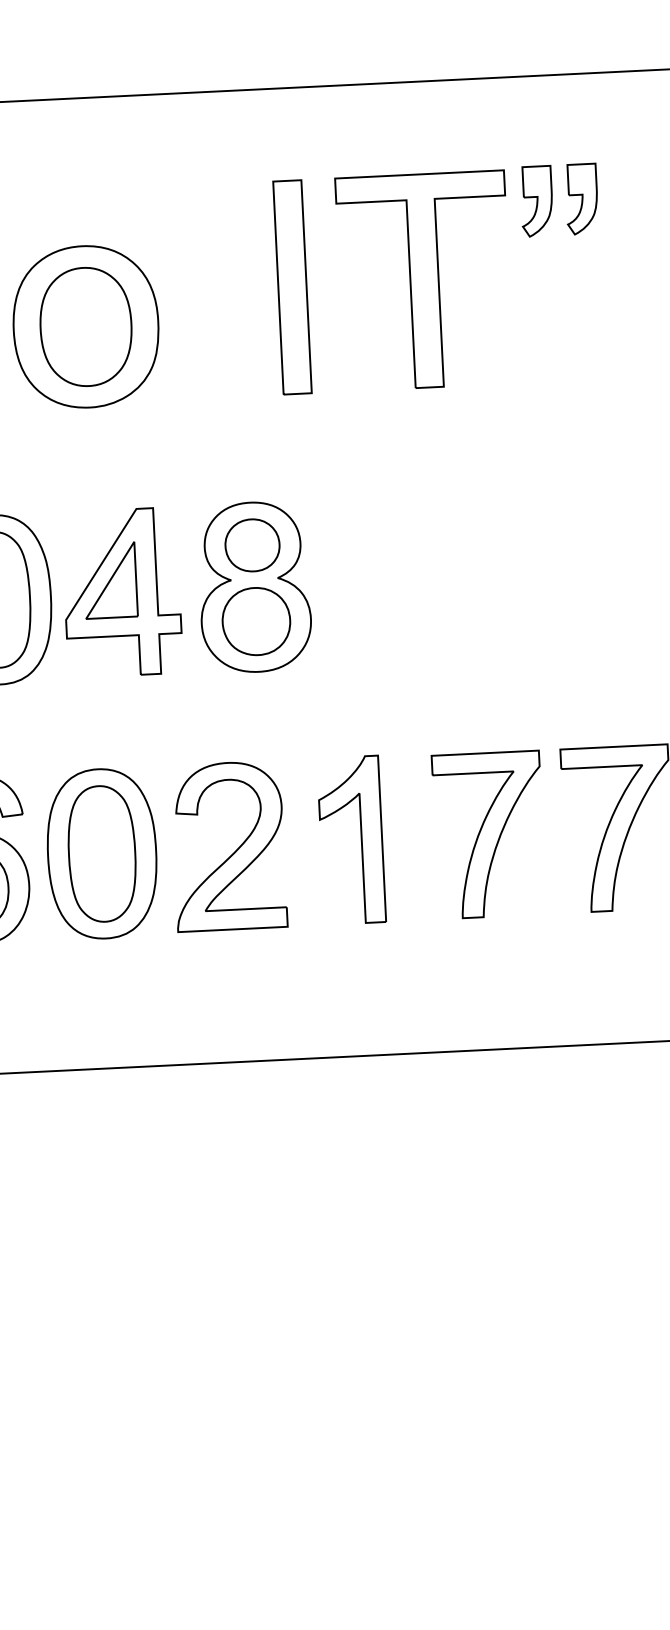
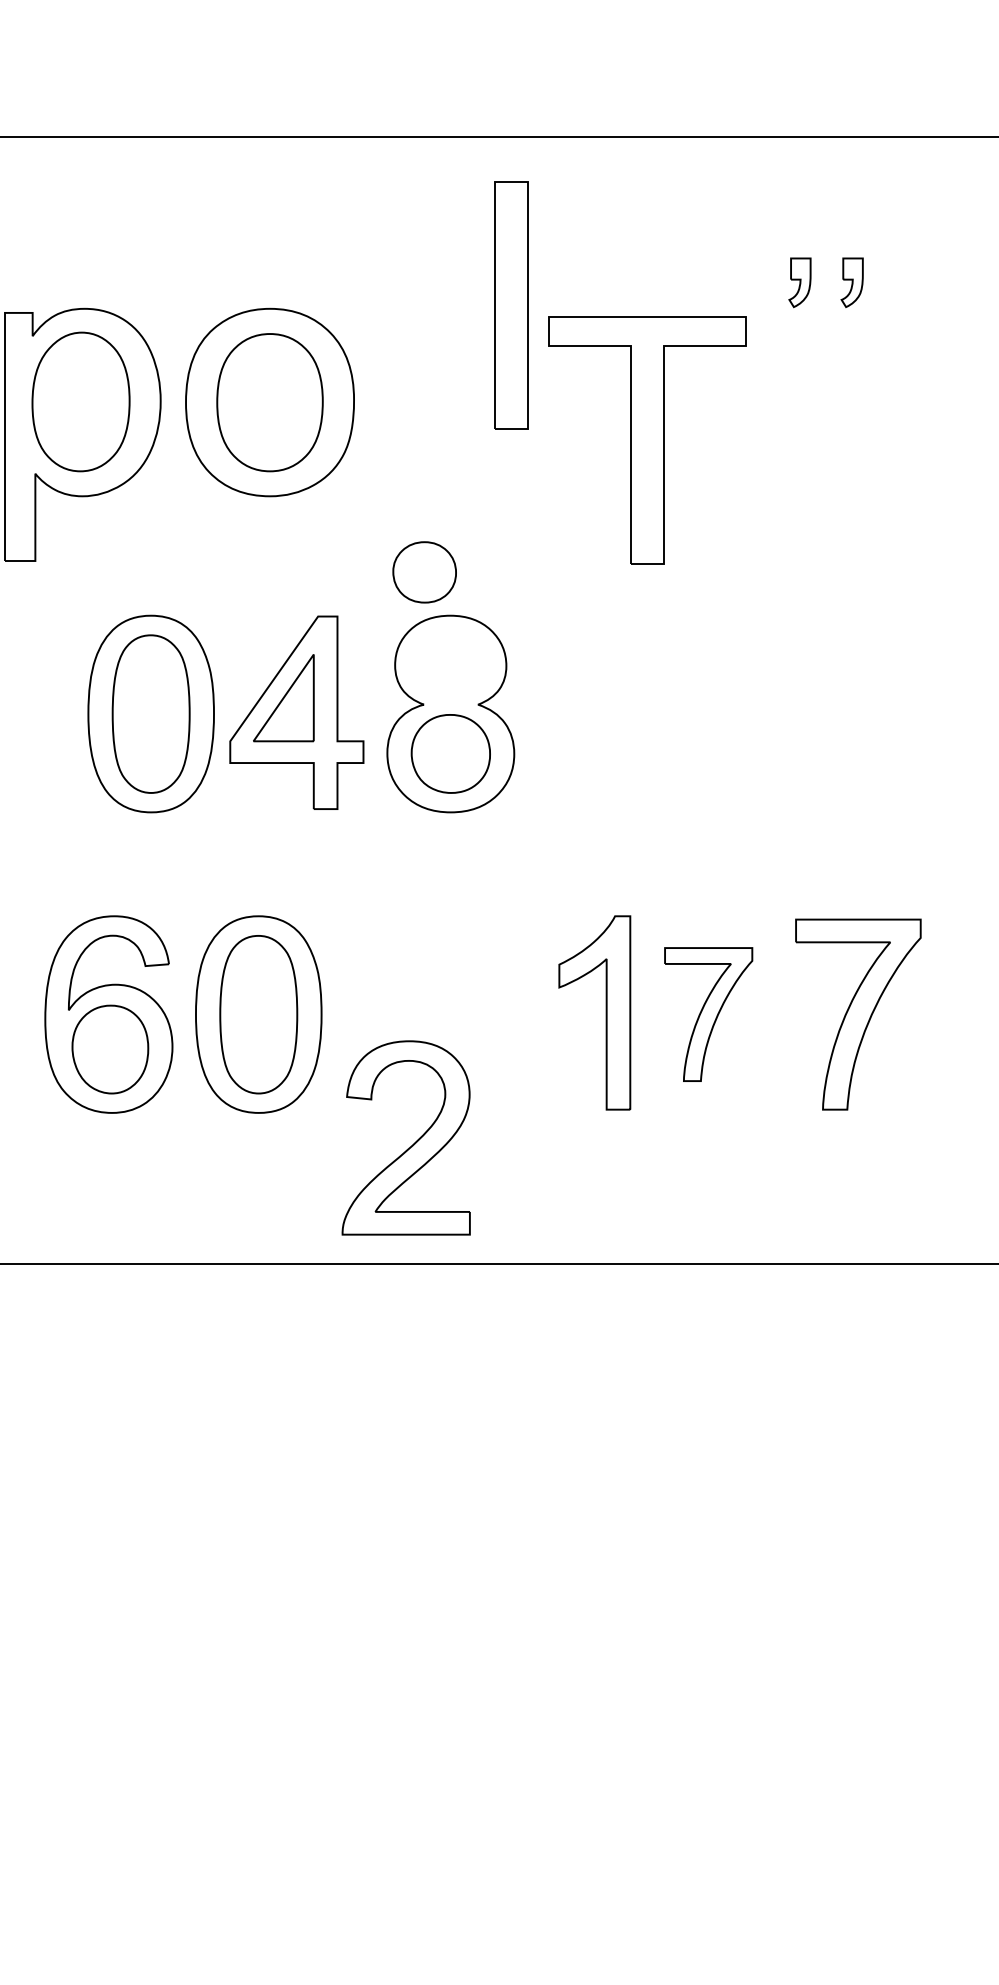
part: (581, 199) -> (851, 282), size x0.6
part: (536, 201) -> (799, 282), size x0.6
part: (424, 280) -> (647, 440), moved
part: (292, 287) -> (511, 305), moved
part: (252, 545) -> (424, 572), moved
part: (489, 834) -> (708, 1014), size x0.7
part: (360, 839) -> (605, 1012), moved
part: (234, 851) -> (412, 1144), moved

